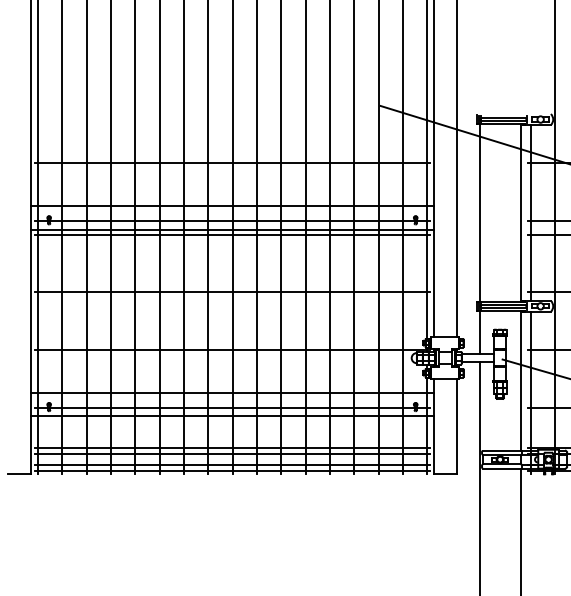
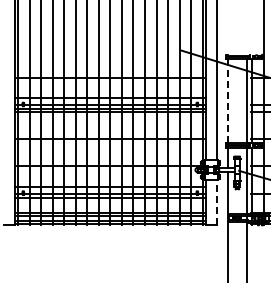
line: (479, 213) -> (227, 101), solid -> dashed
line: (456, 424) -> (216, 201), solid -> dashed

